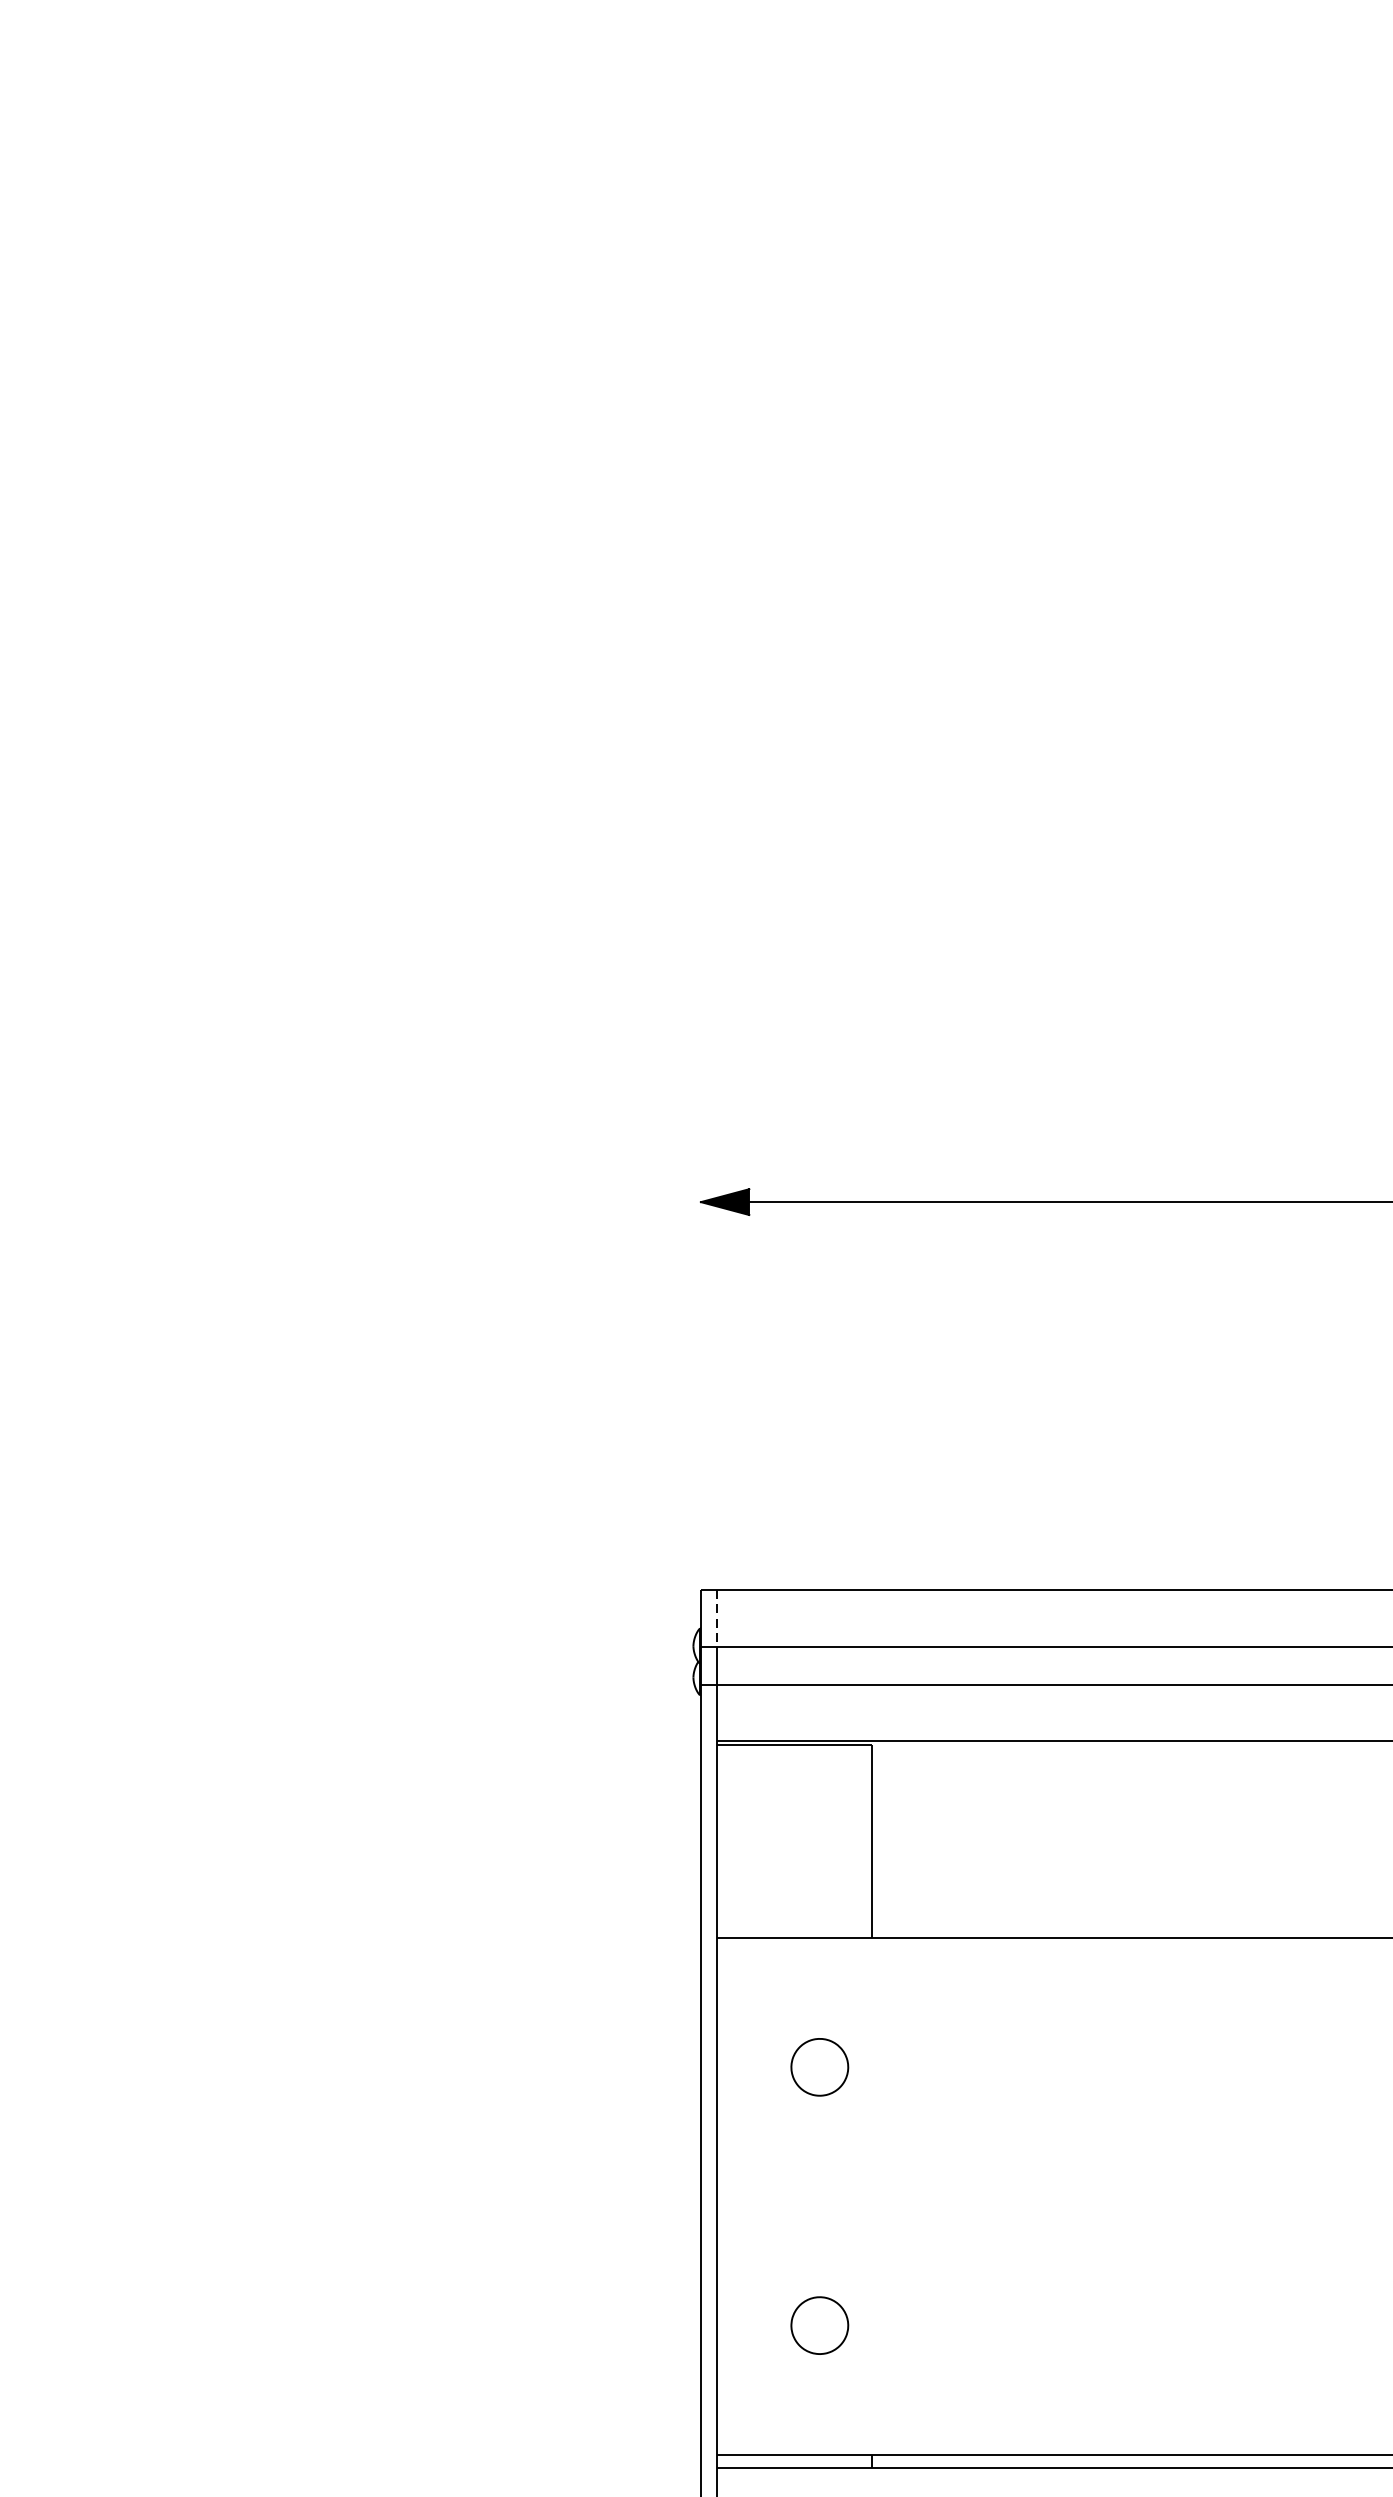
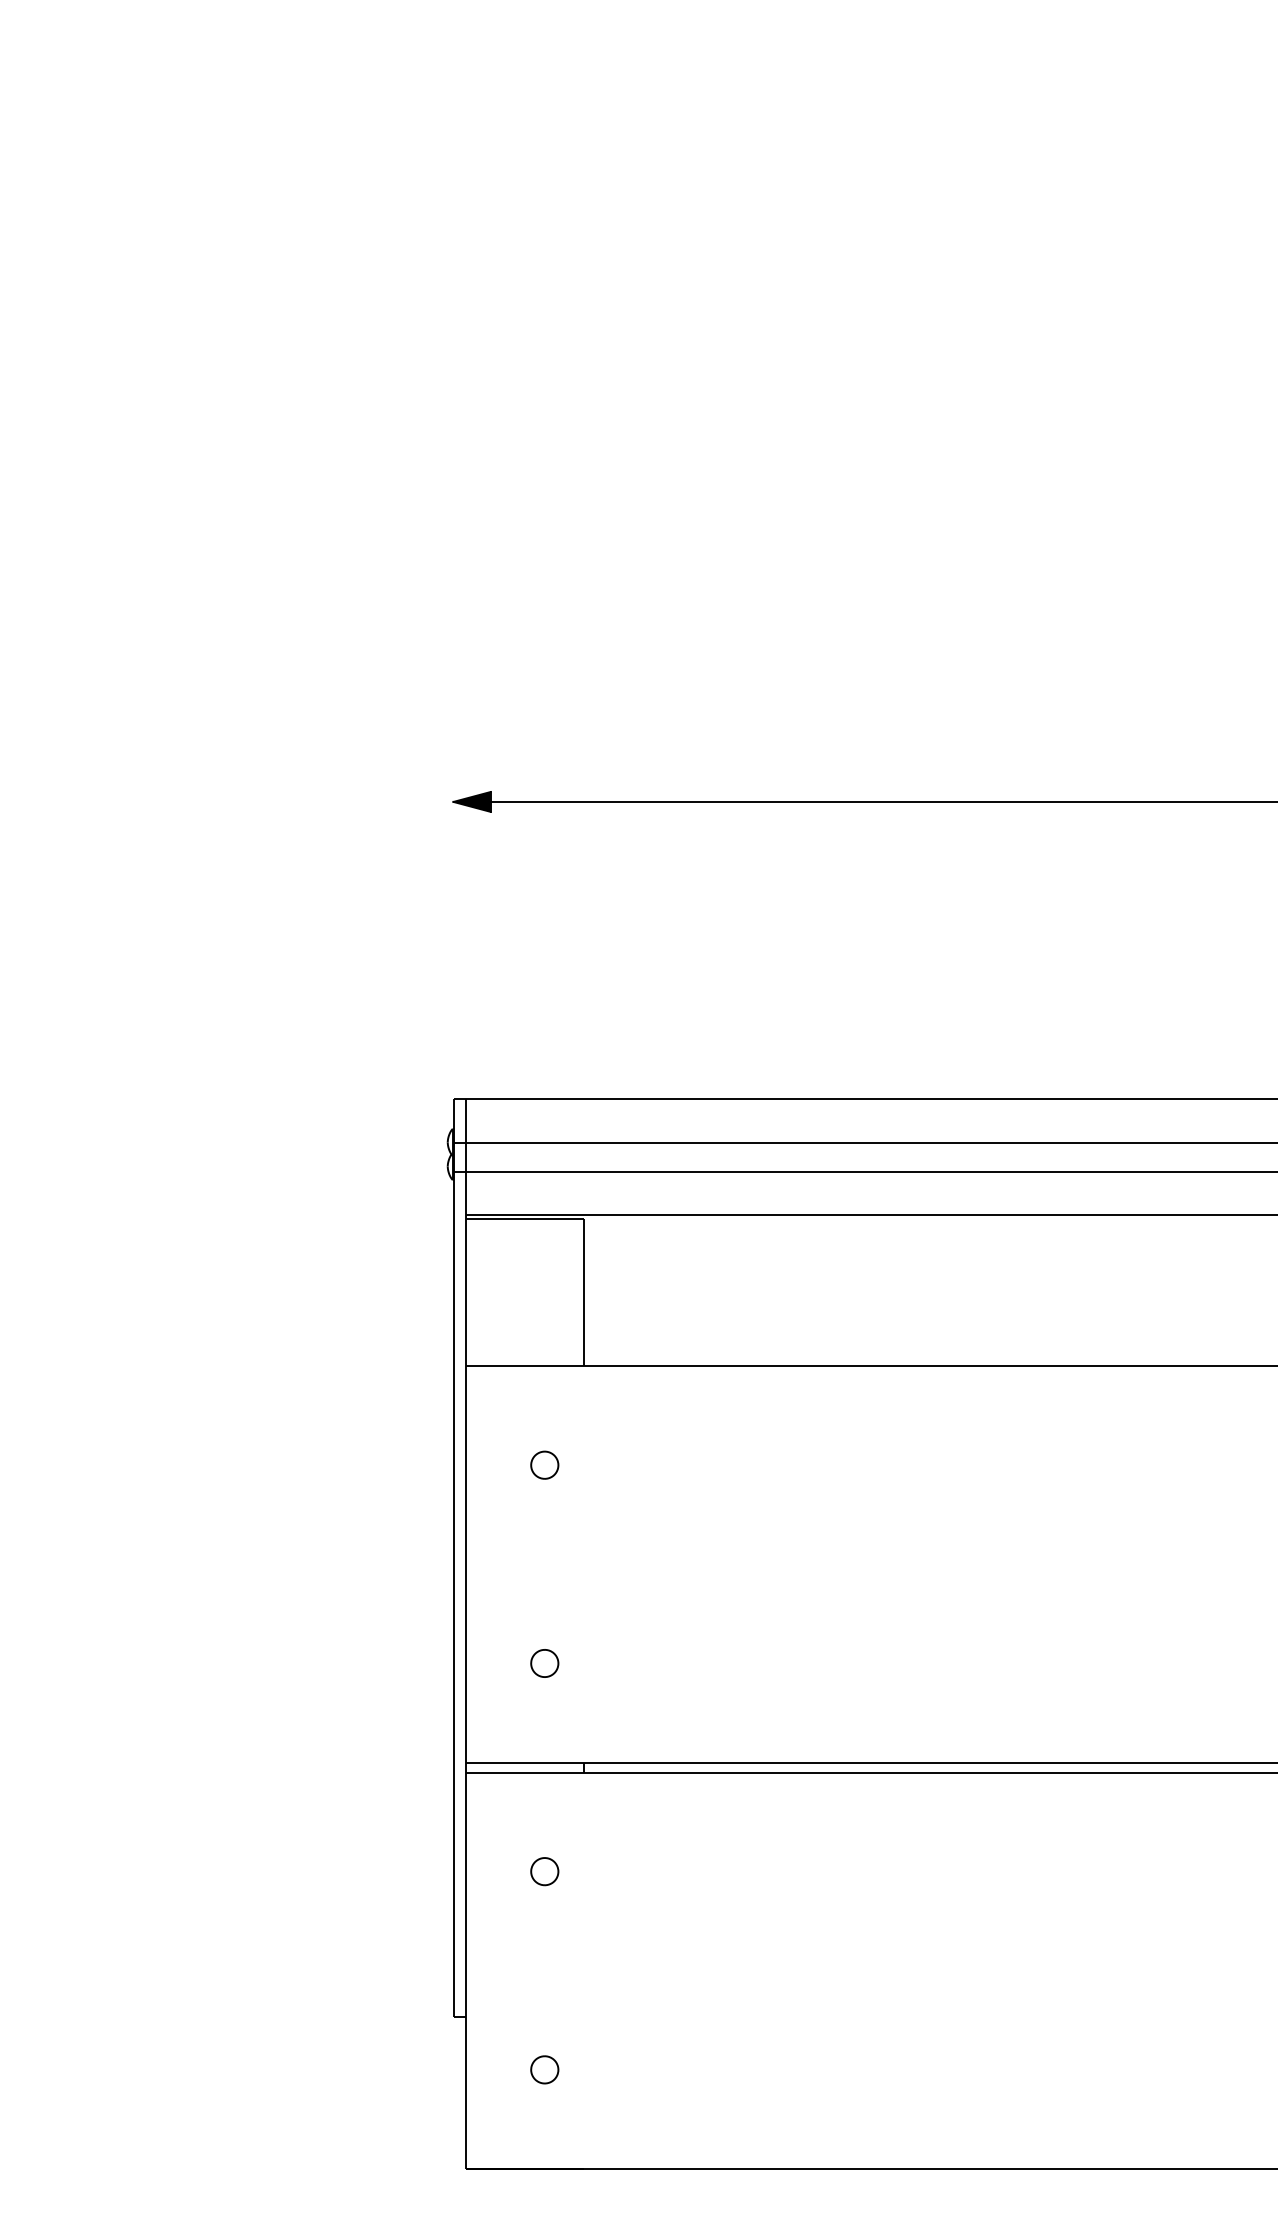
line: (716, 1618) -> (465, 1121), dashed -> solid
part: (819, 2066) -> (544, 1464), size x0.62
part: (819, 2325) -> (544, 1663), size x0.62

